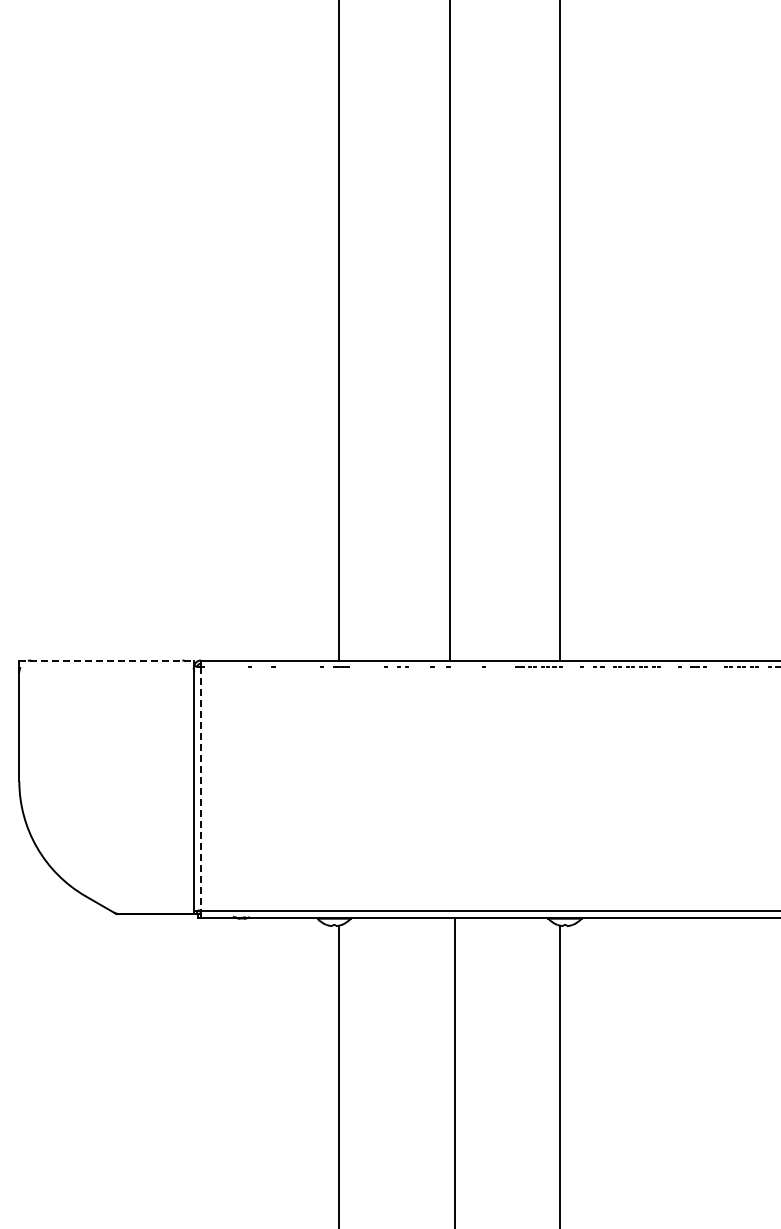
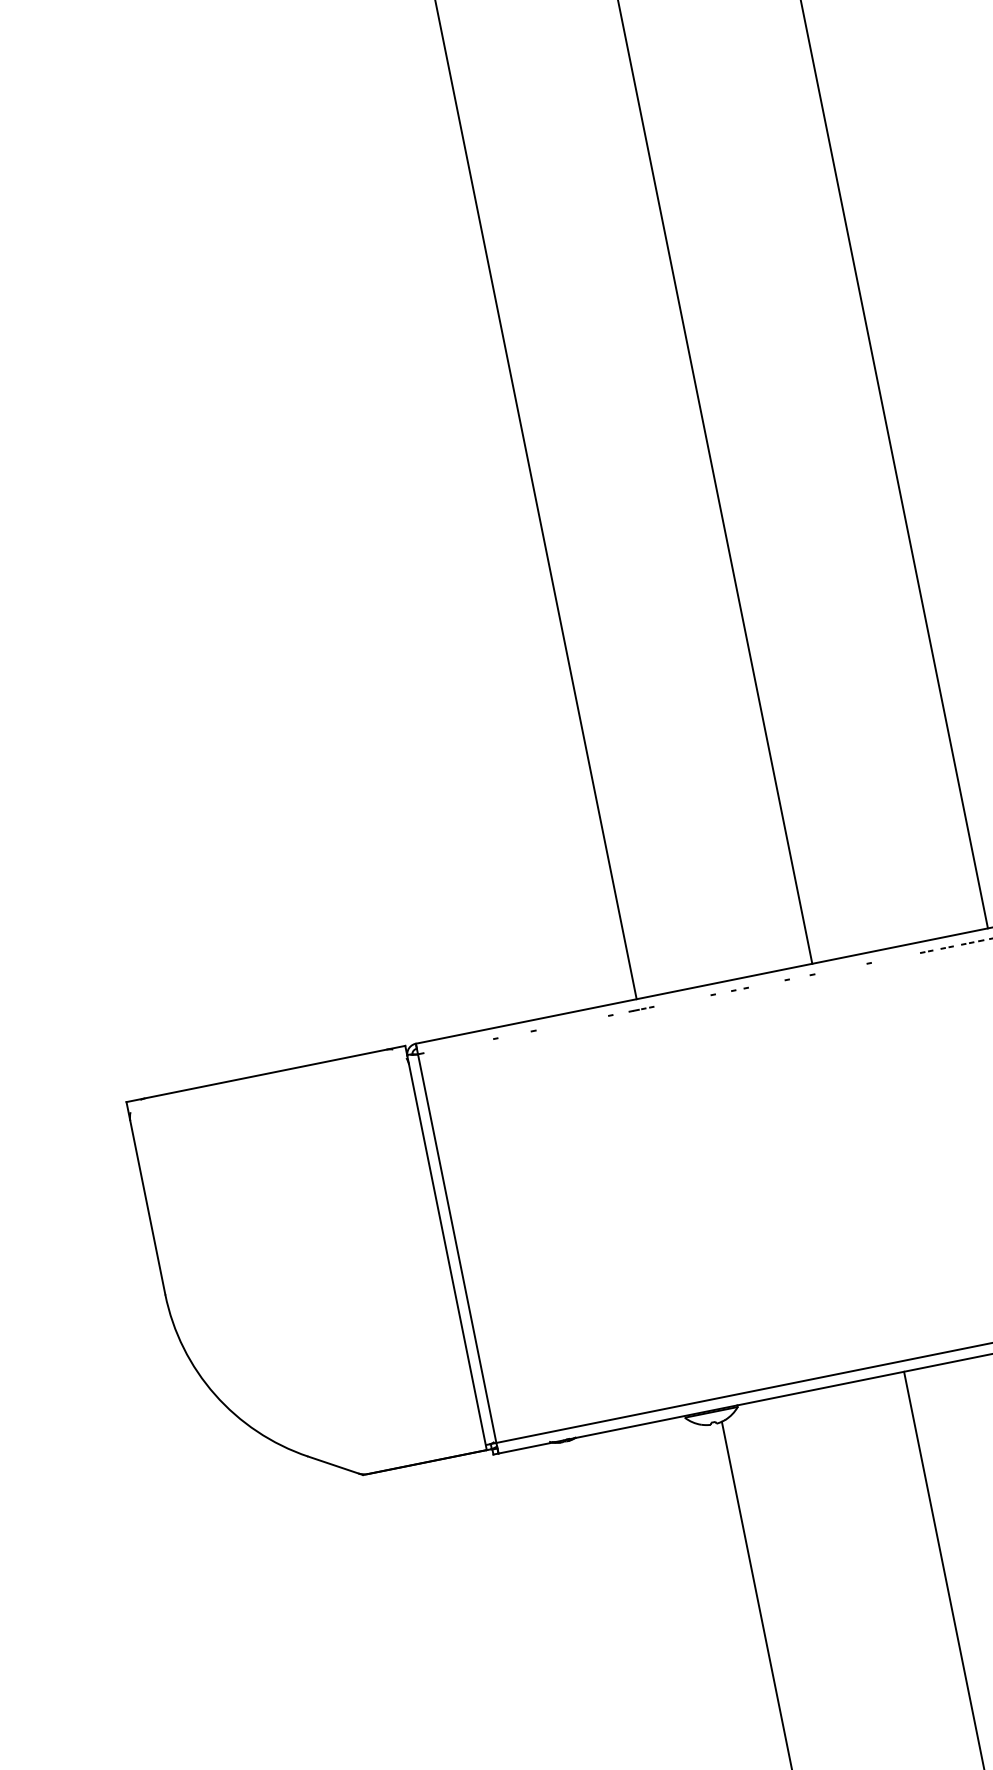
line: (107, 660) -> (267, 1073), dashed -> solid
line: (200, 789) -> (456, 1249), dashed -> solid

